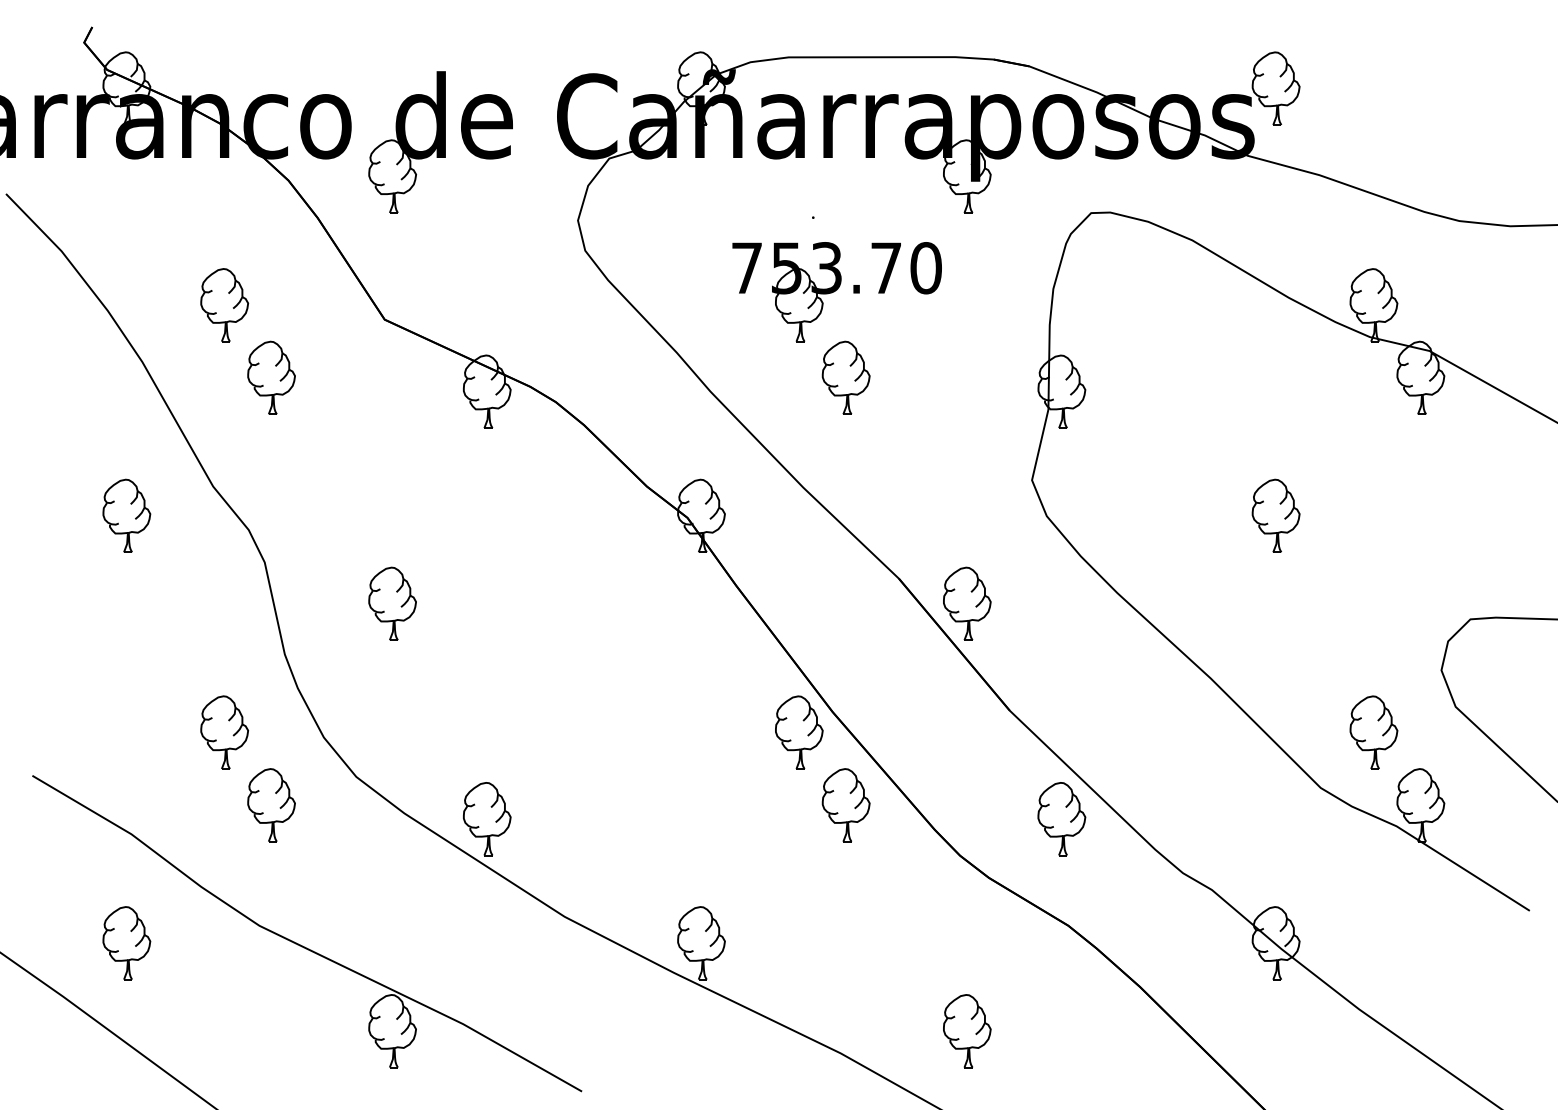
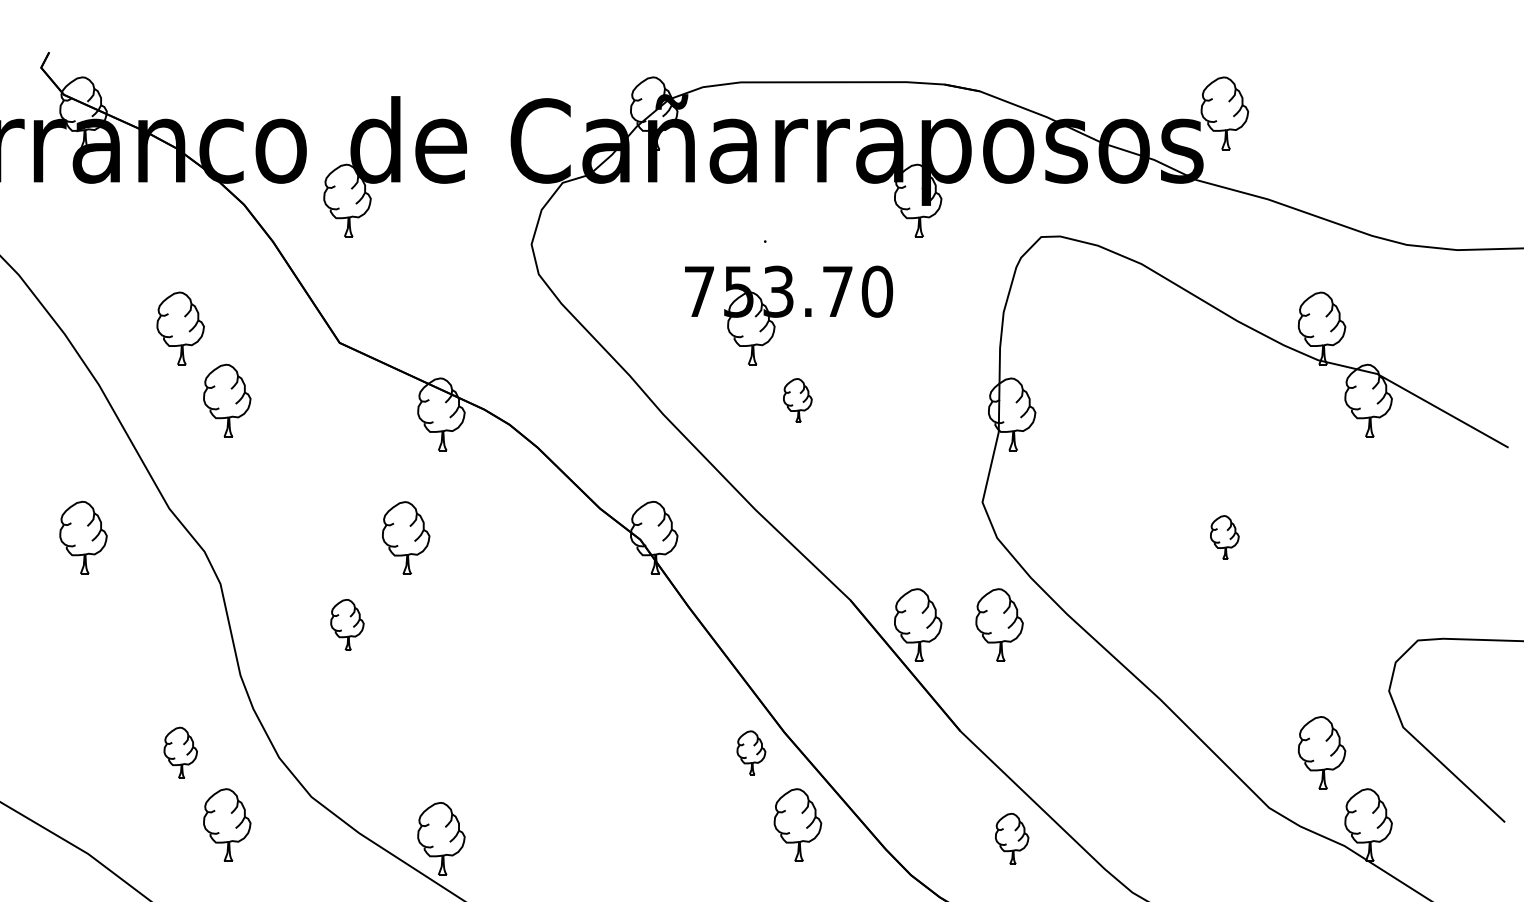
part: (845, 377) -> (797, 400), size x0.6
part: (1275, 515) -> (1224, 537), size x0.6
part: (451, 516) -> (405, 538), added
part: (392, 603) -> (347, 624), size x0.7
part: (1049, 603) -> (999, 624), added
part: (224, 732) -> (180, 752), size x0.7
part: (799, 732) -> (751, 752), size x0.6
part: (1061, 819) -> (1011, 839), size x0.7

